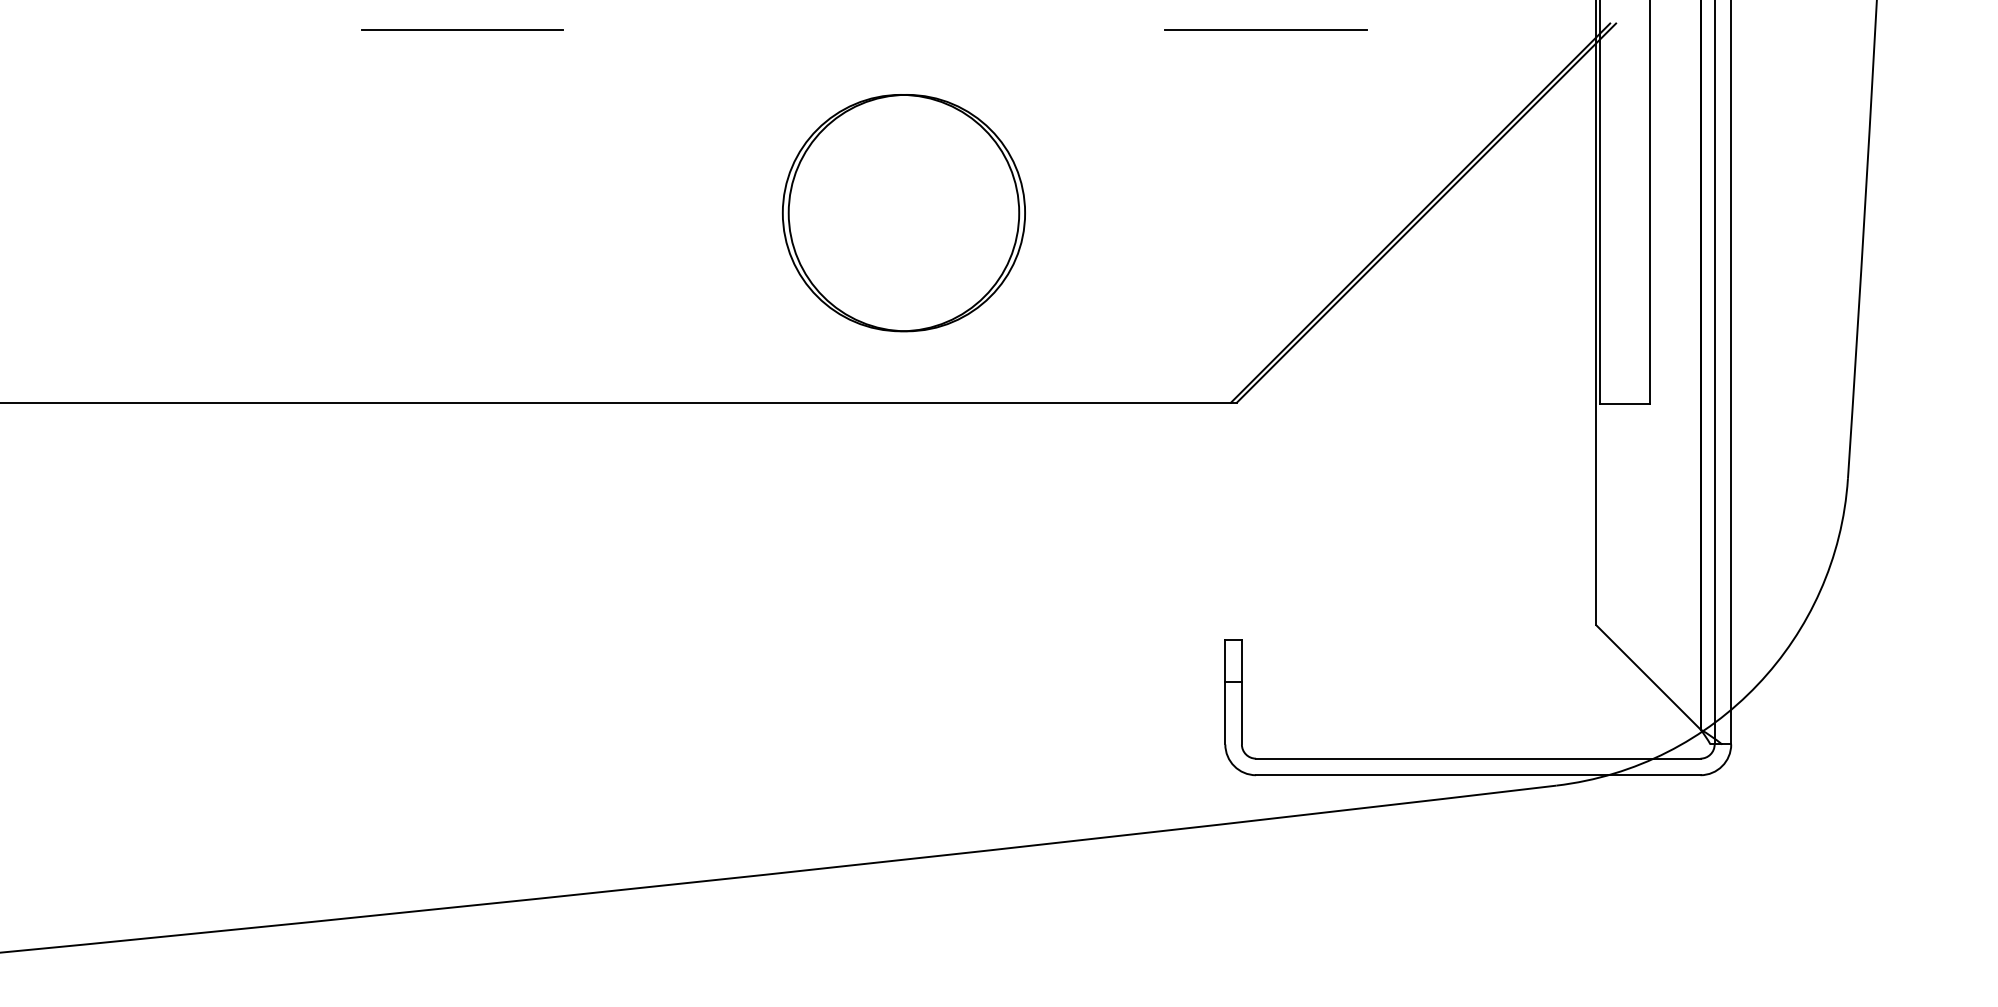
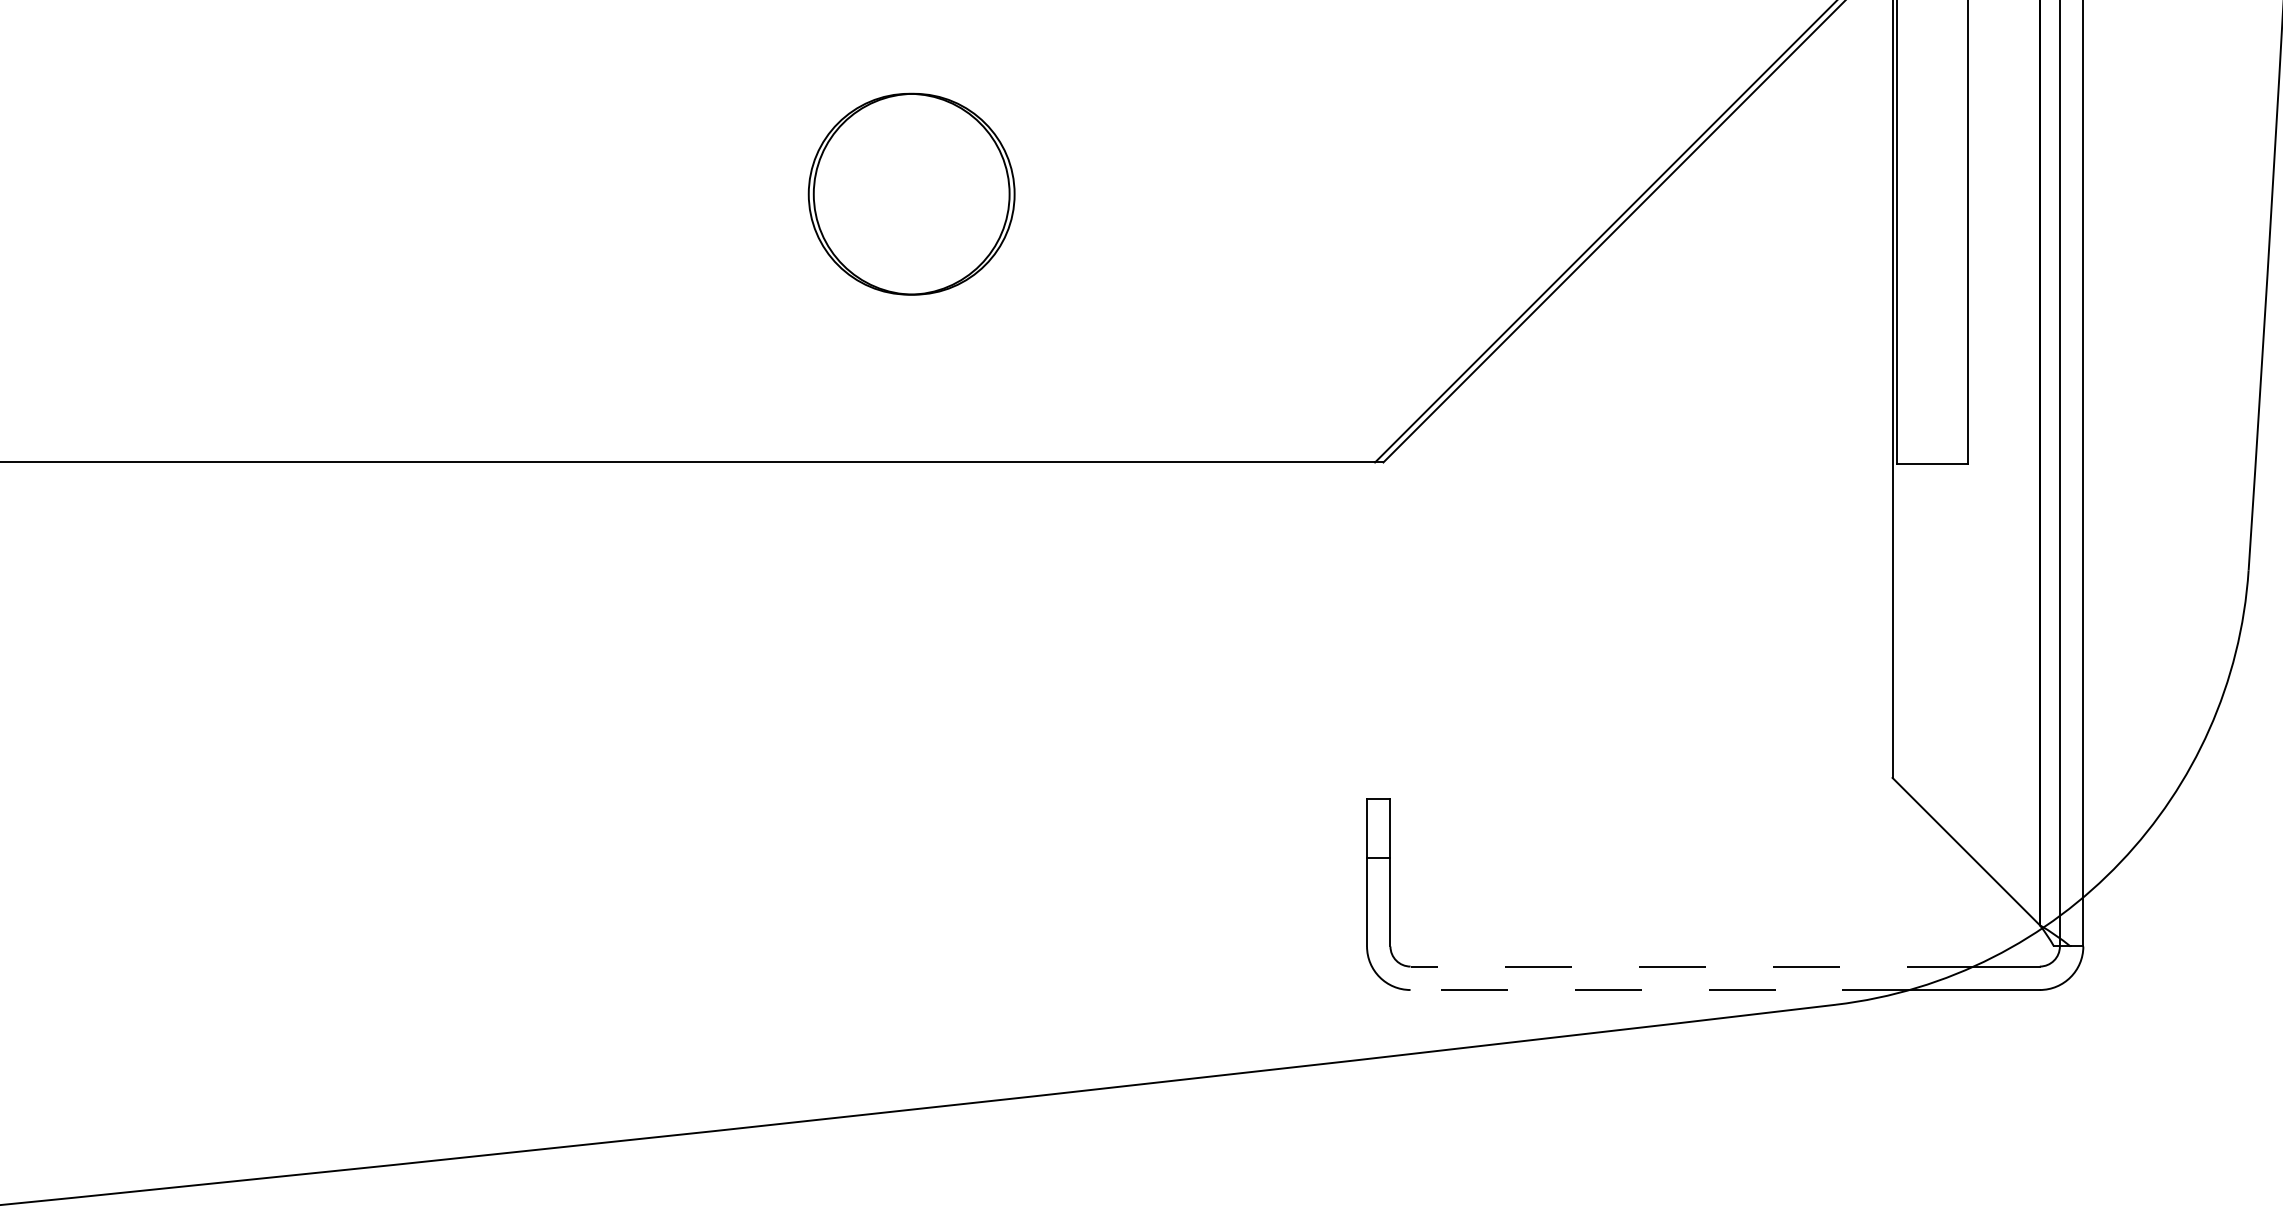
part: (903, 213) -> (911, 194), size x0.6
line: (1454, 758) -> (1691, 966), solid -> dashed
line: (1431, 775) -> (1658, 990), solid -> dashed

